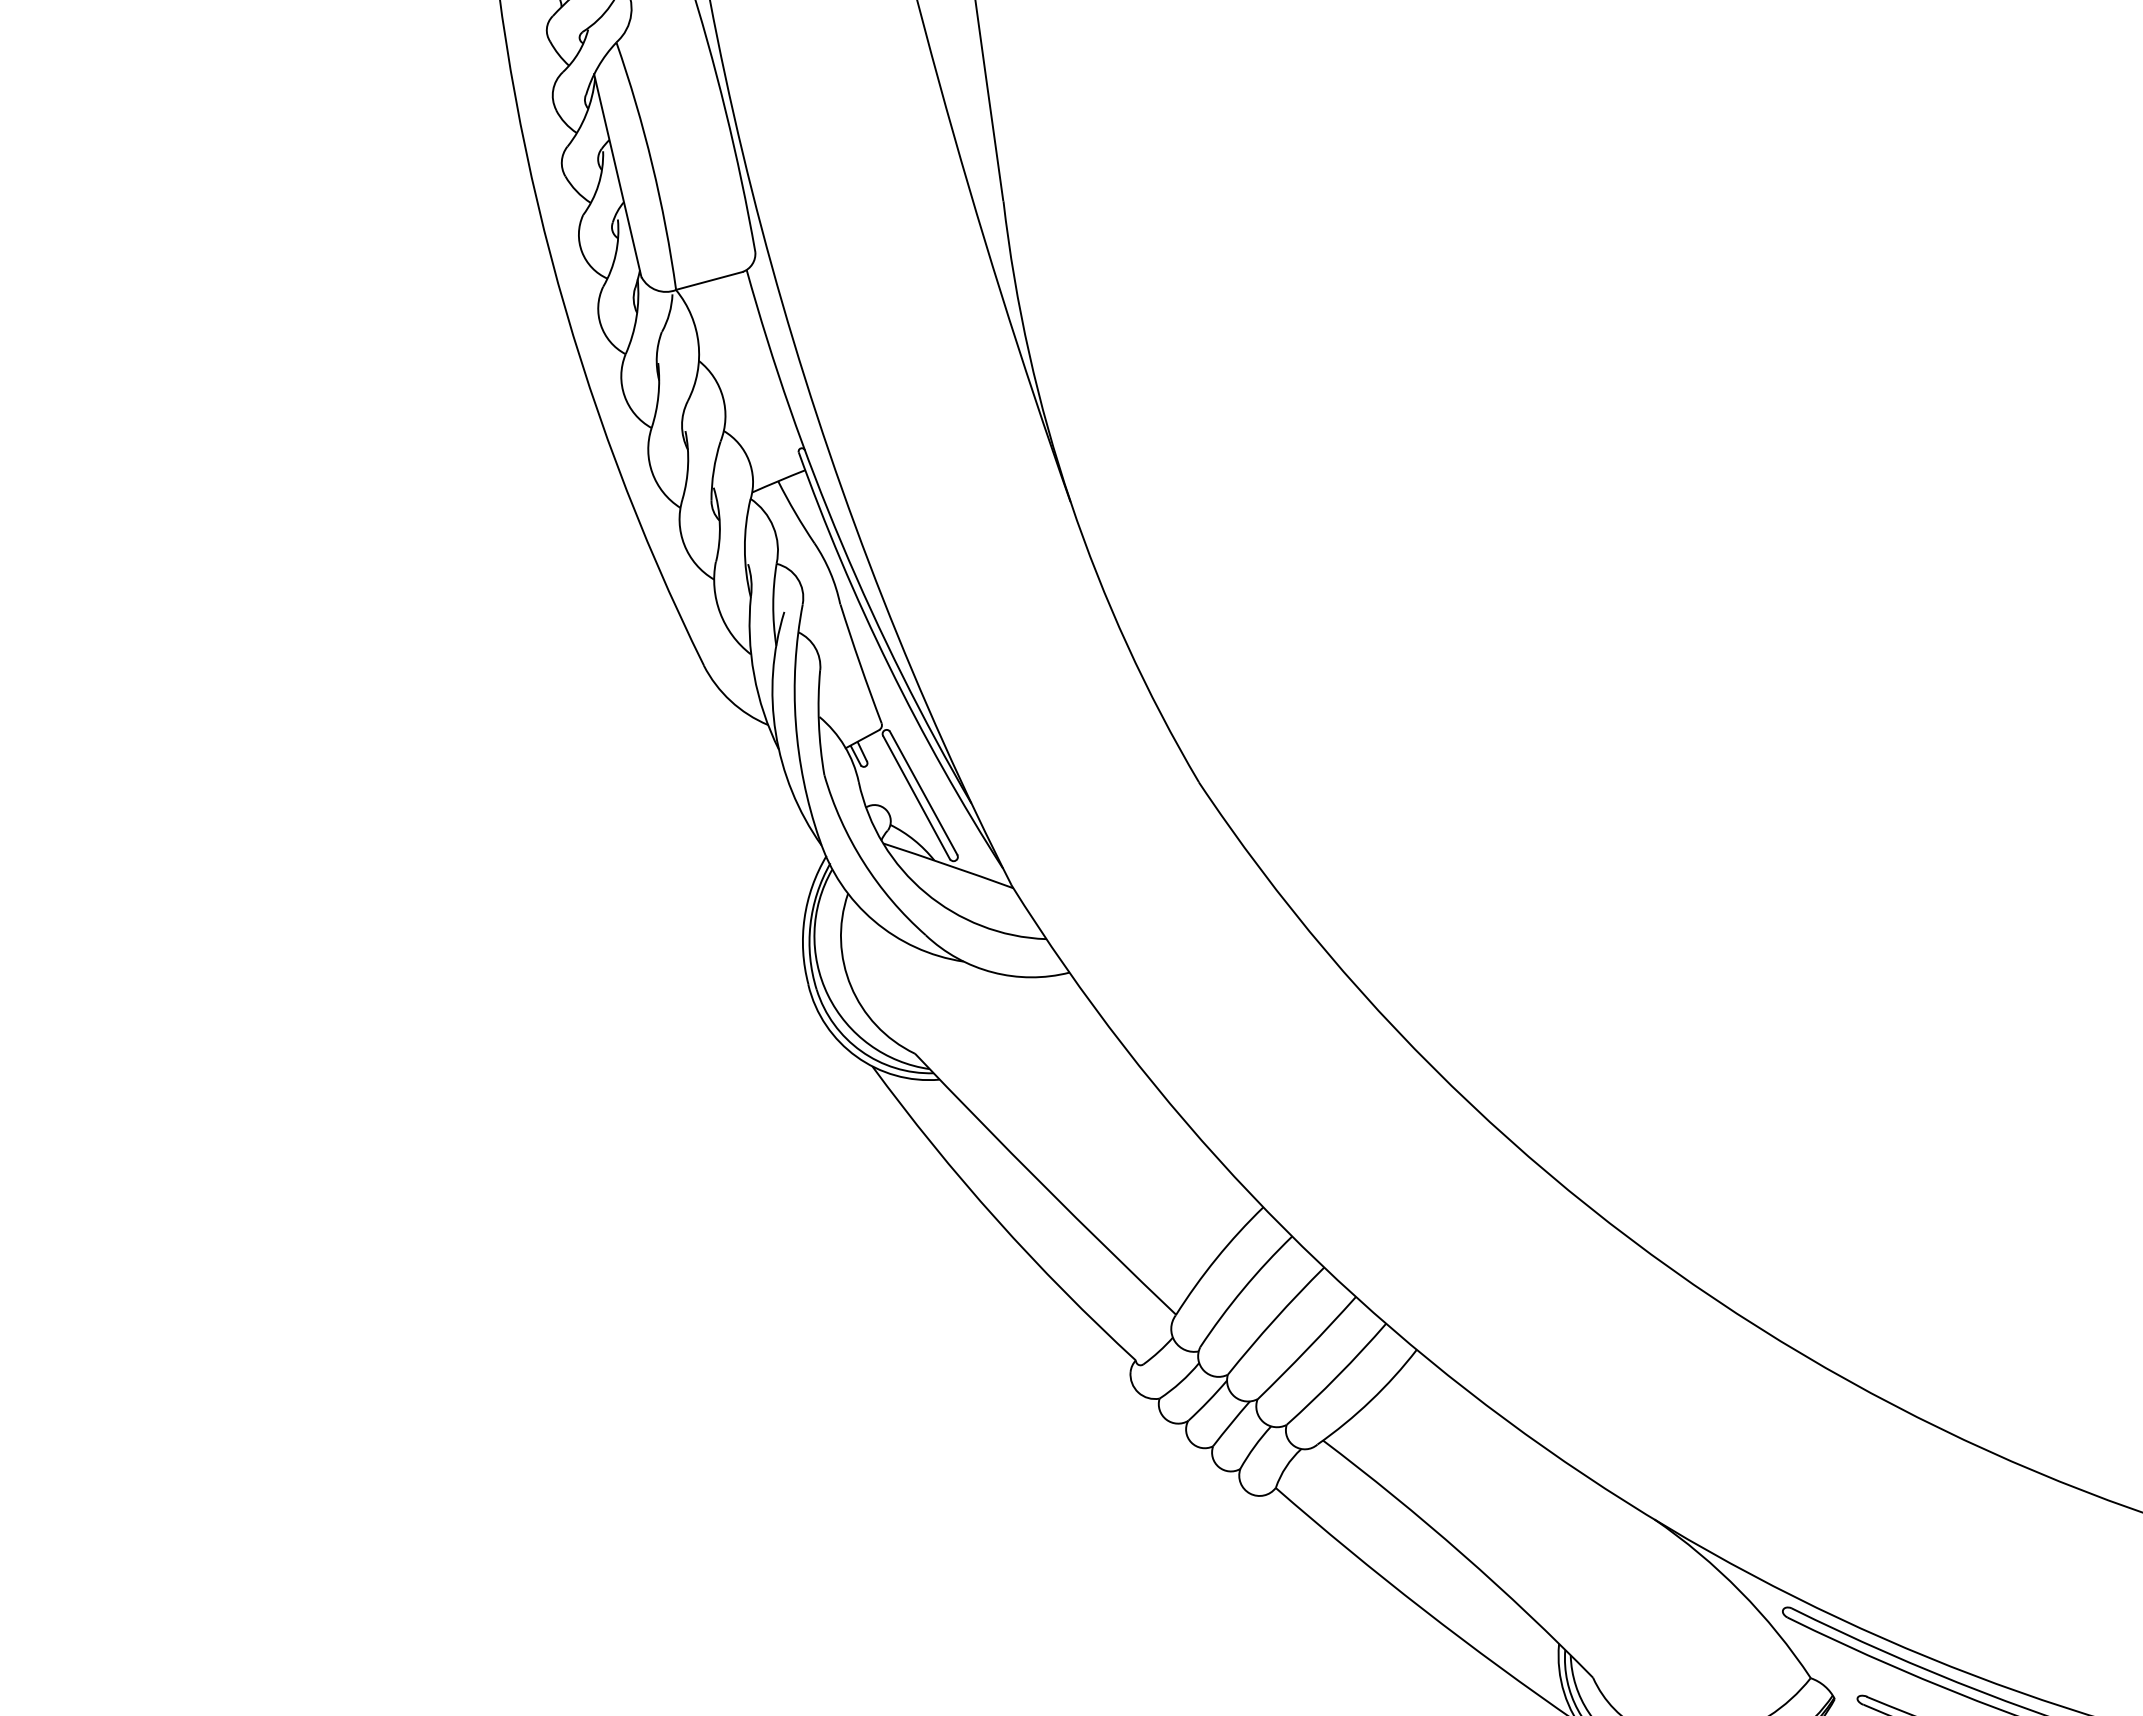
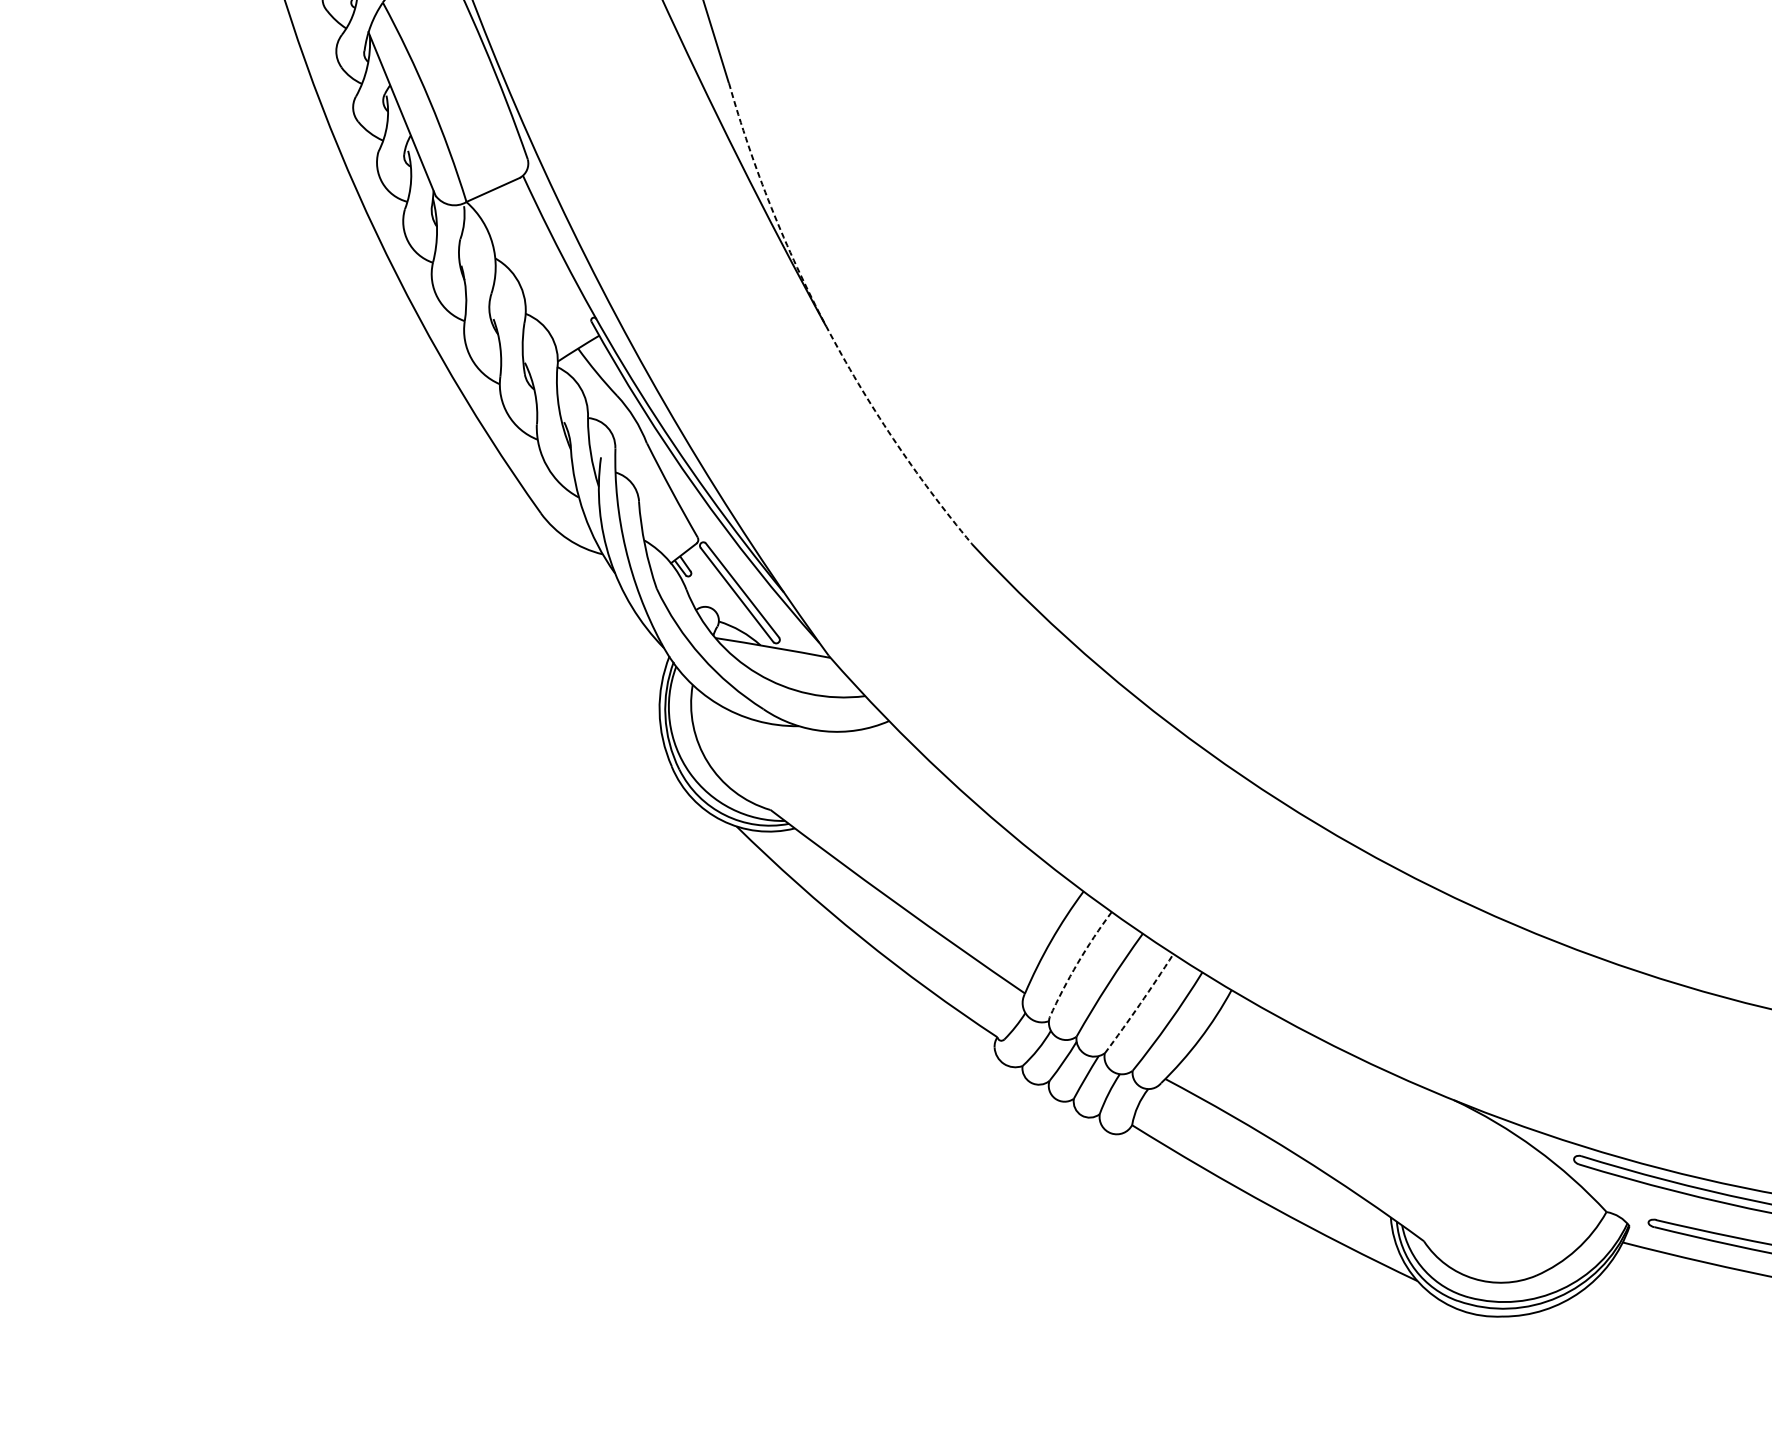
arc: (1070, 502) -> (826, 326), solid -> dashed
arc: (1243, 1289) -> (1078, 963), solid -> dashed
arc: (1307, 1349) -> (1139, 1004), solid -> dashed

